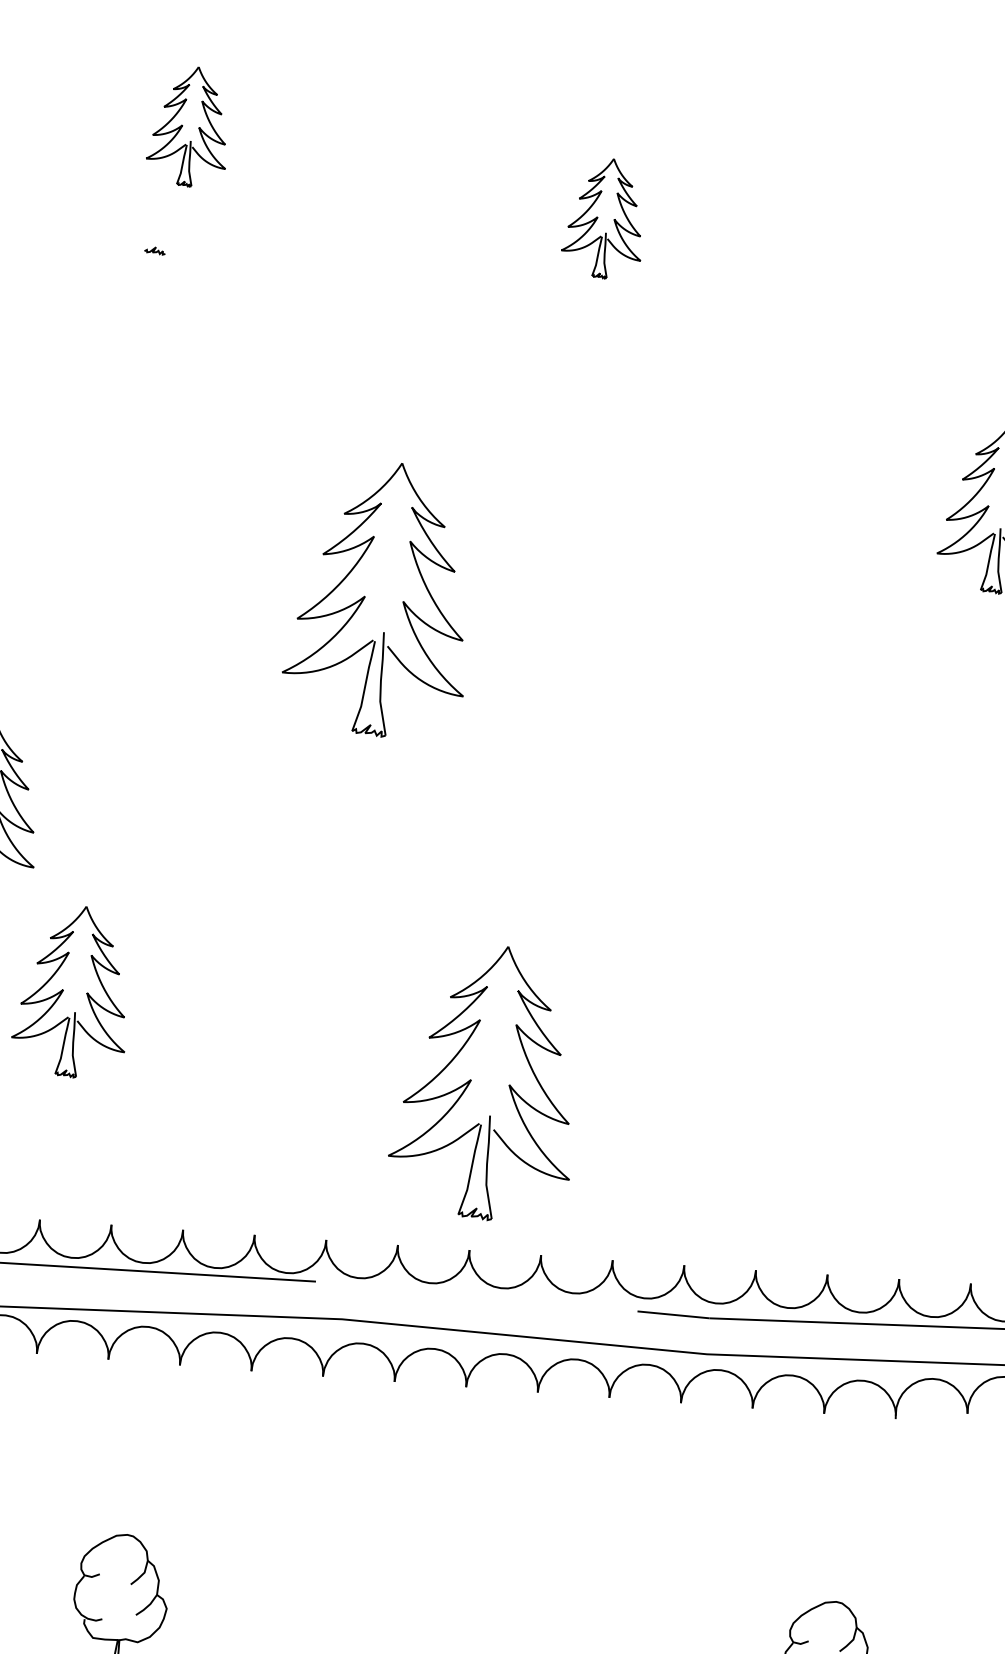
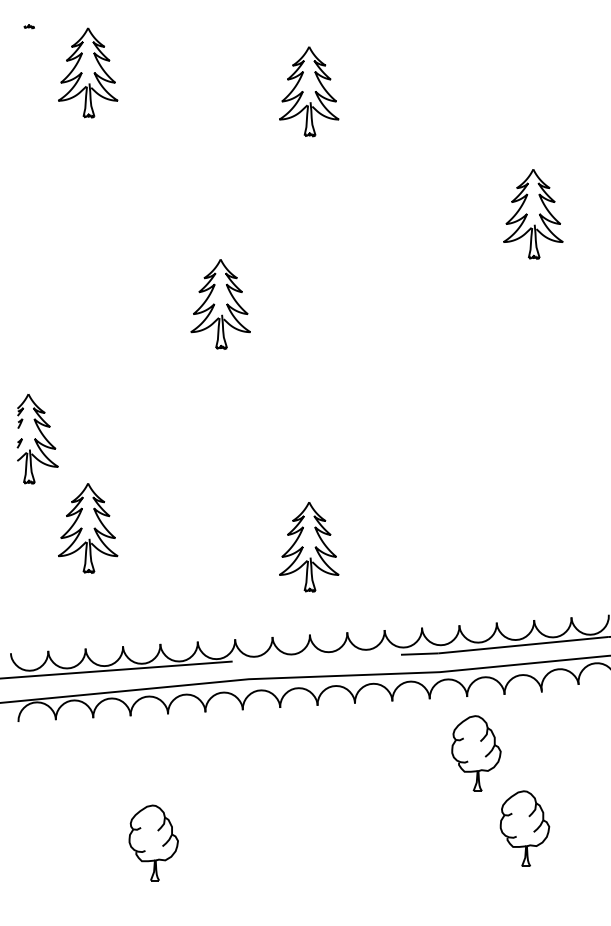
part: (191, 125) -> (88, 72), size x1.43
part: (606, 218) -> (309, 91), size x1.43
curve: (153, 250) -> (28, 26), moved
part: (383, 600) -> (220, 304), size x0.62
part: (490, 1084) -> (309, 547), size x0.62
part: (755, 1518) -> (476, 753), added

